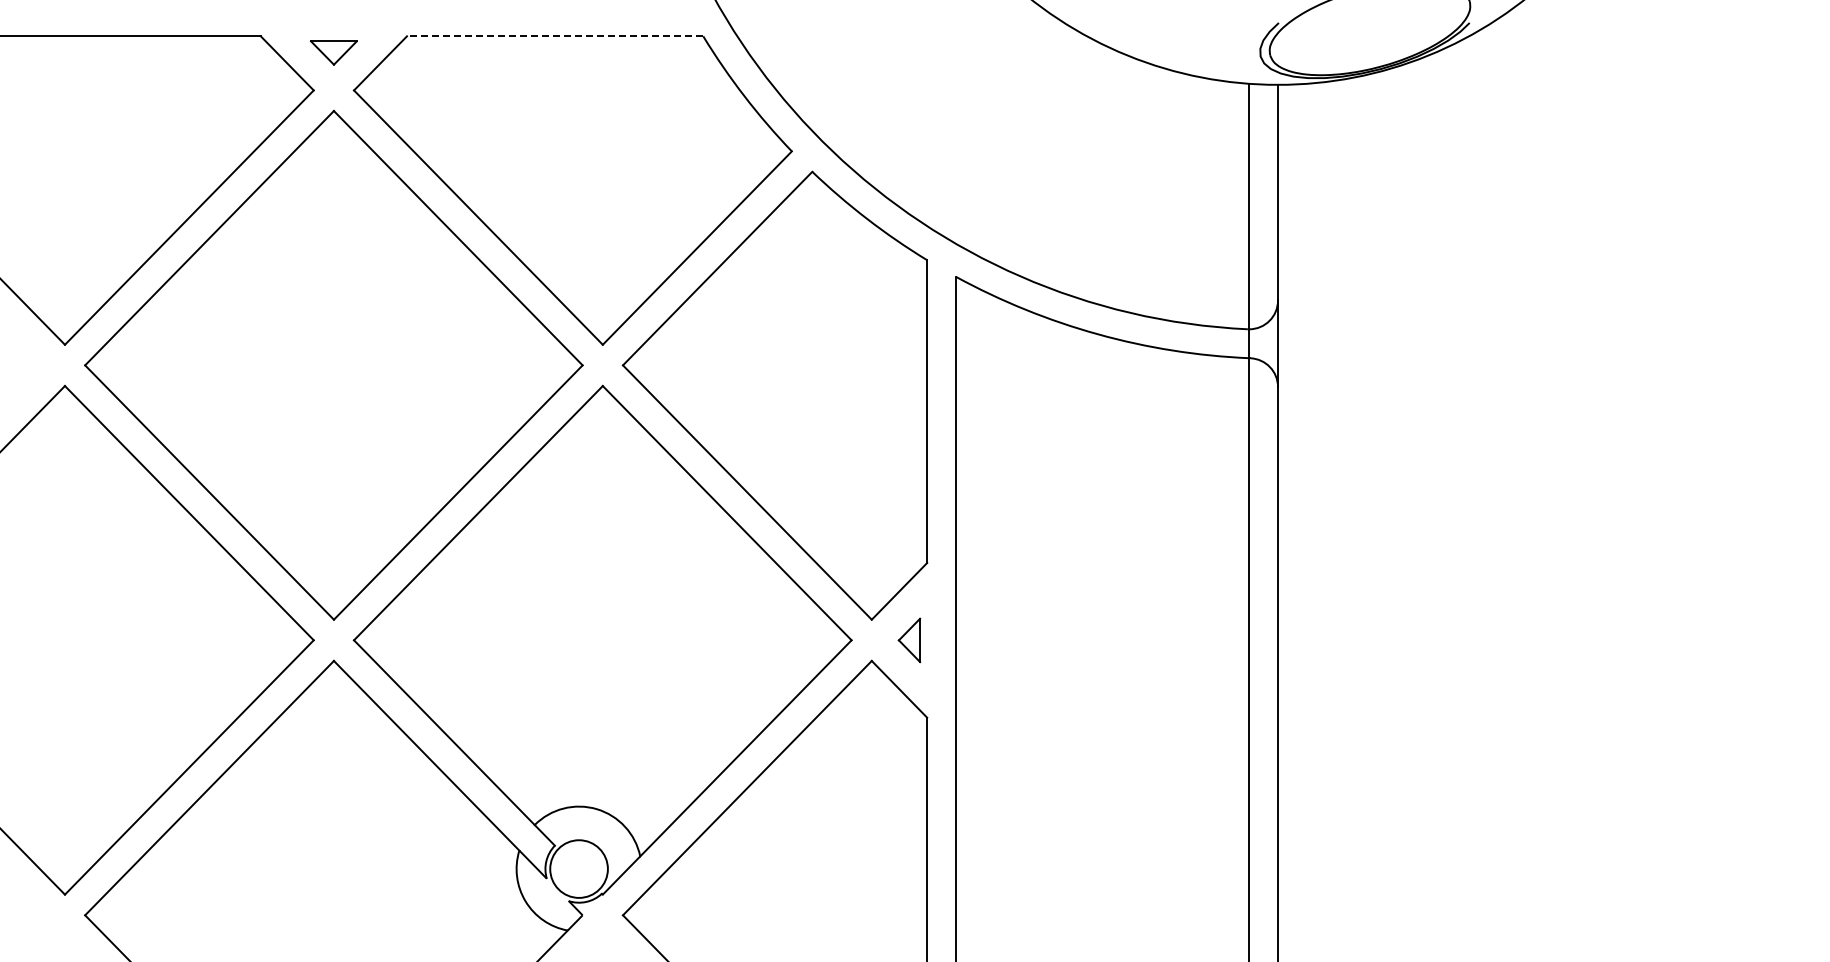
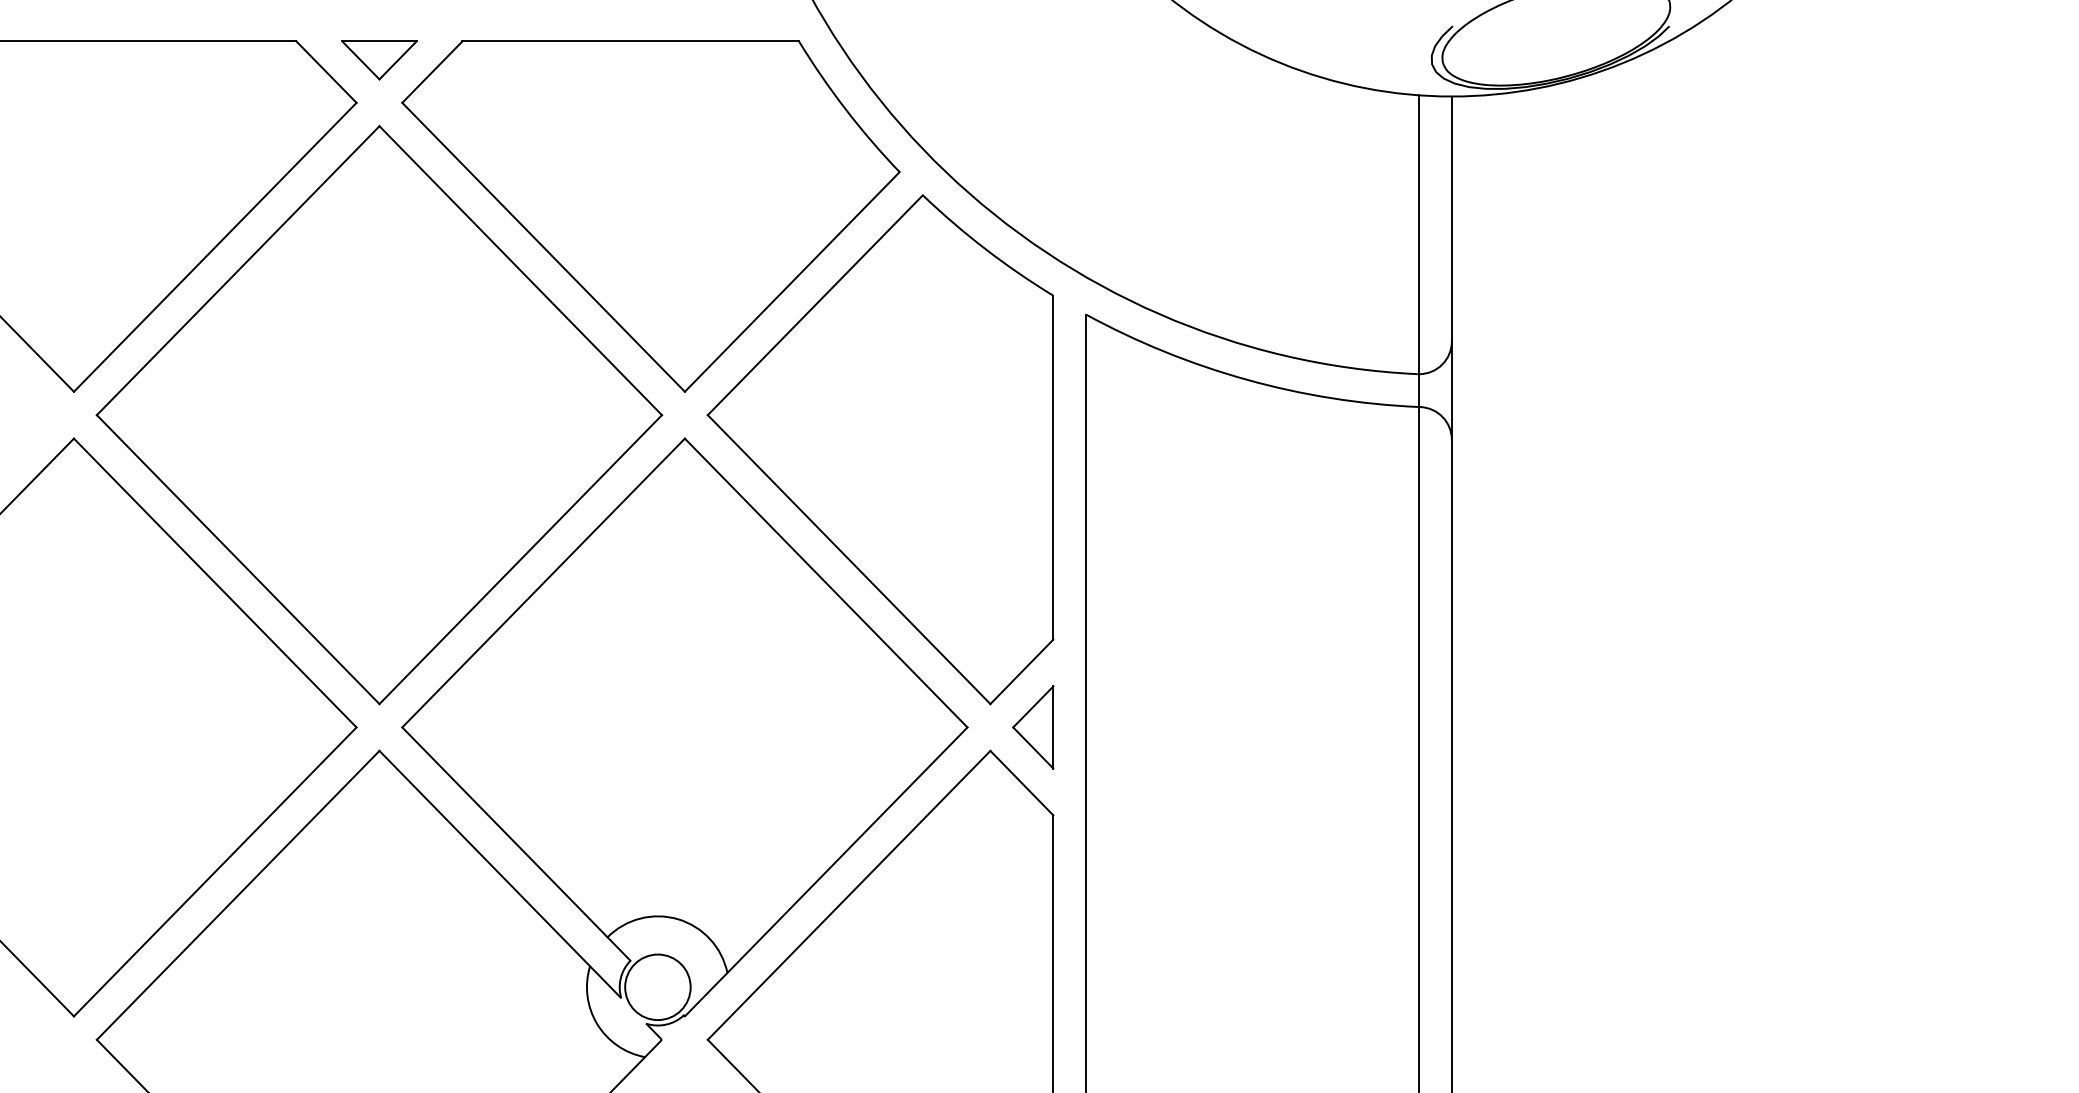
line: (554, 36) -> (630, 41), dashed -> solid
part: (333, 52) -> (378, 59), size x1.43
part: (909, 640) -> (1033, 727), size x1.67

